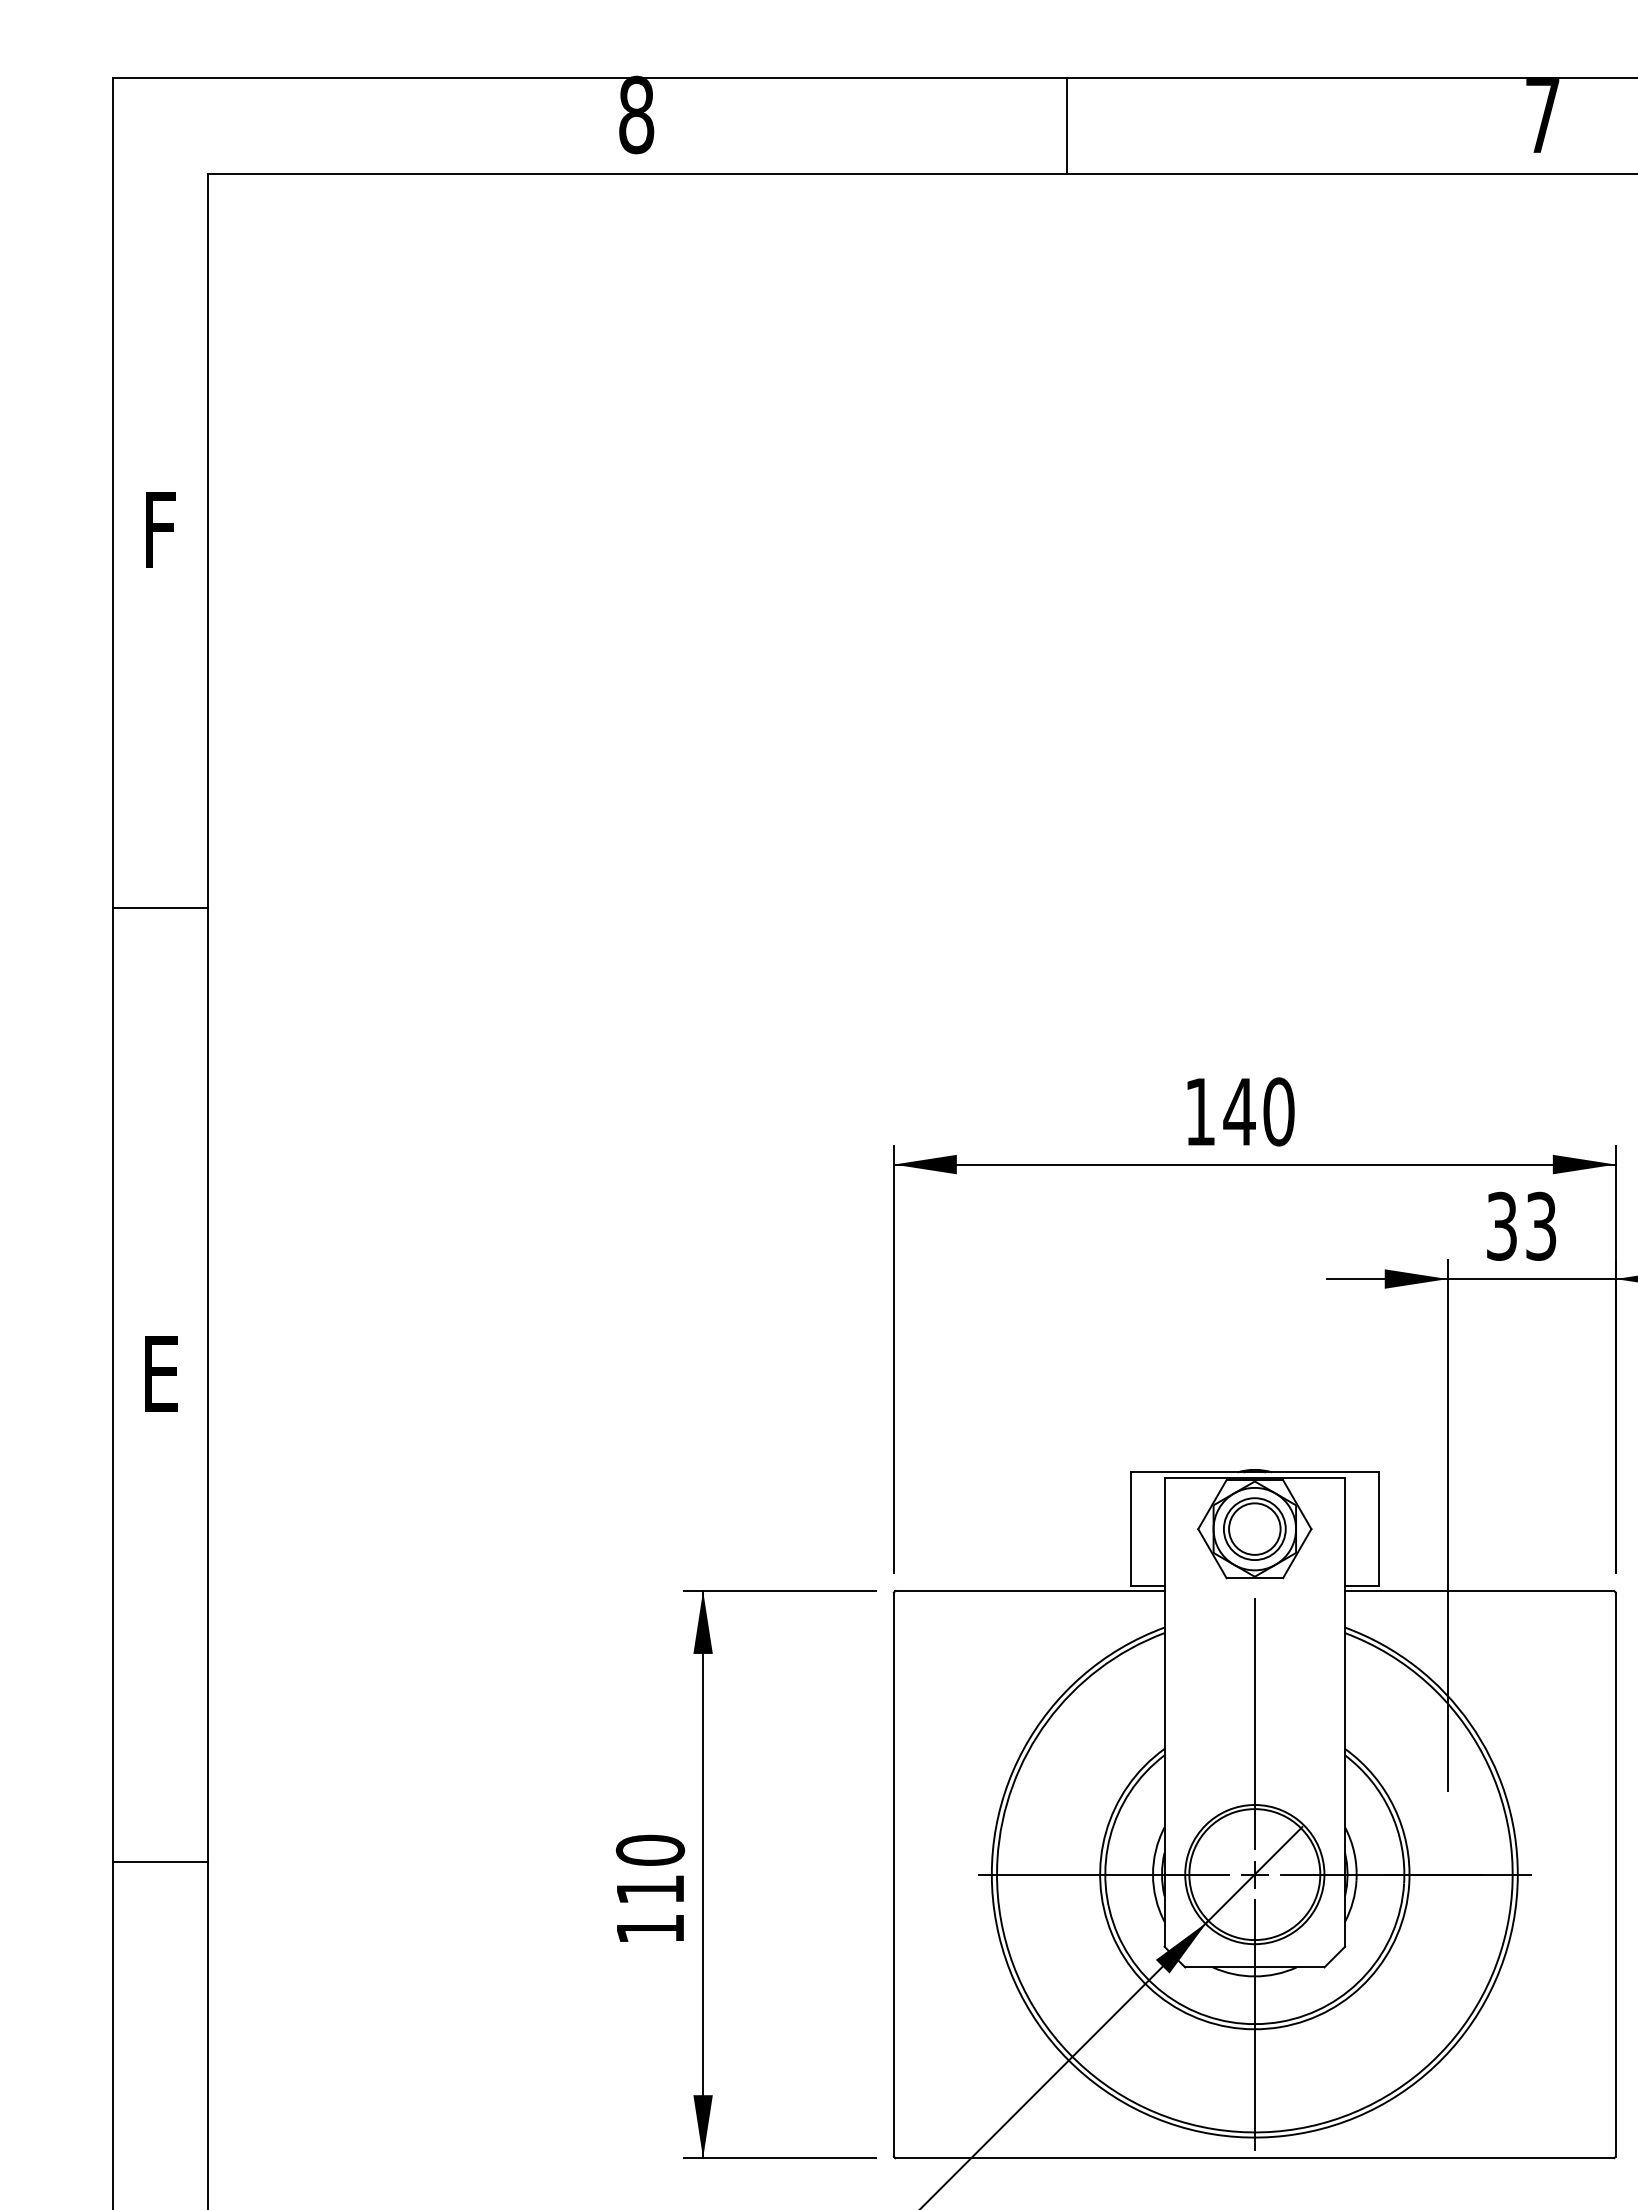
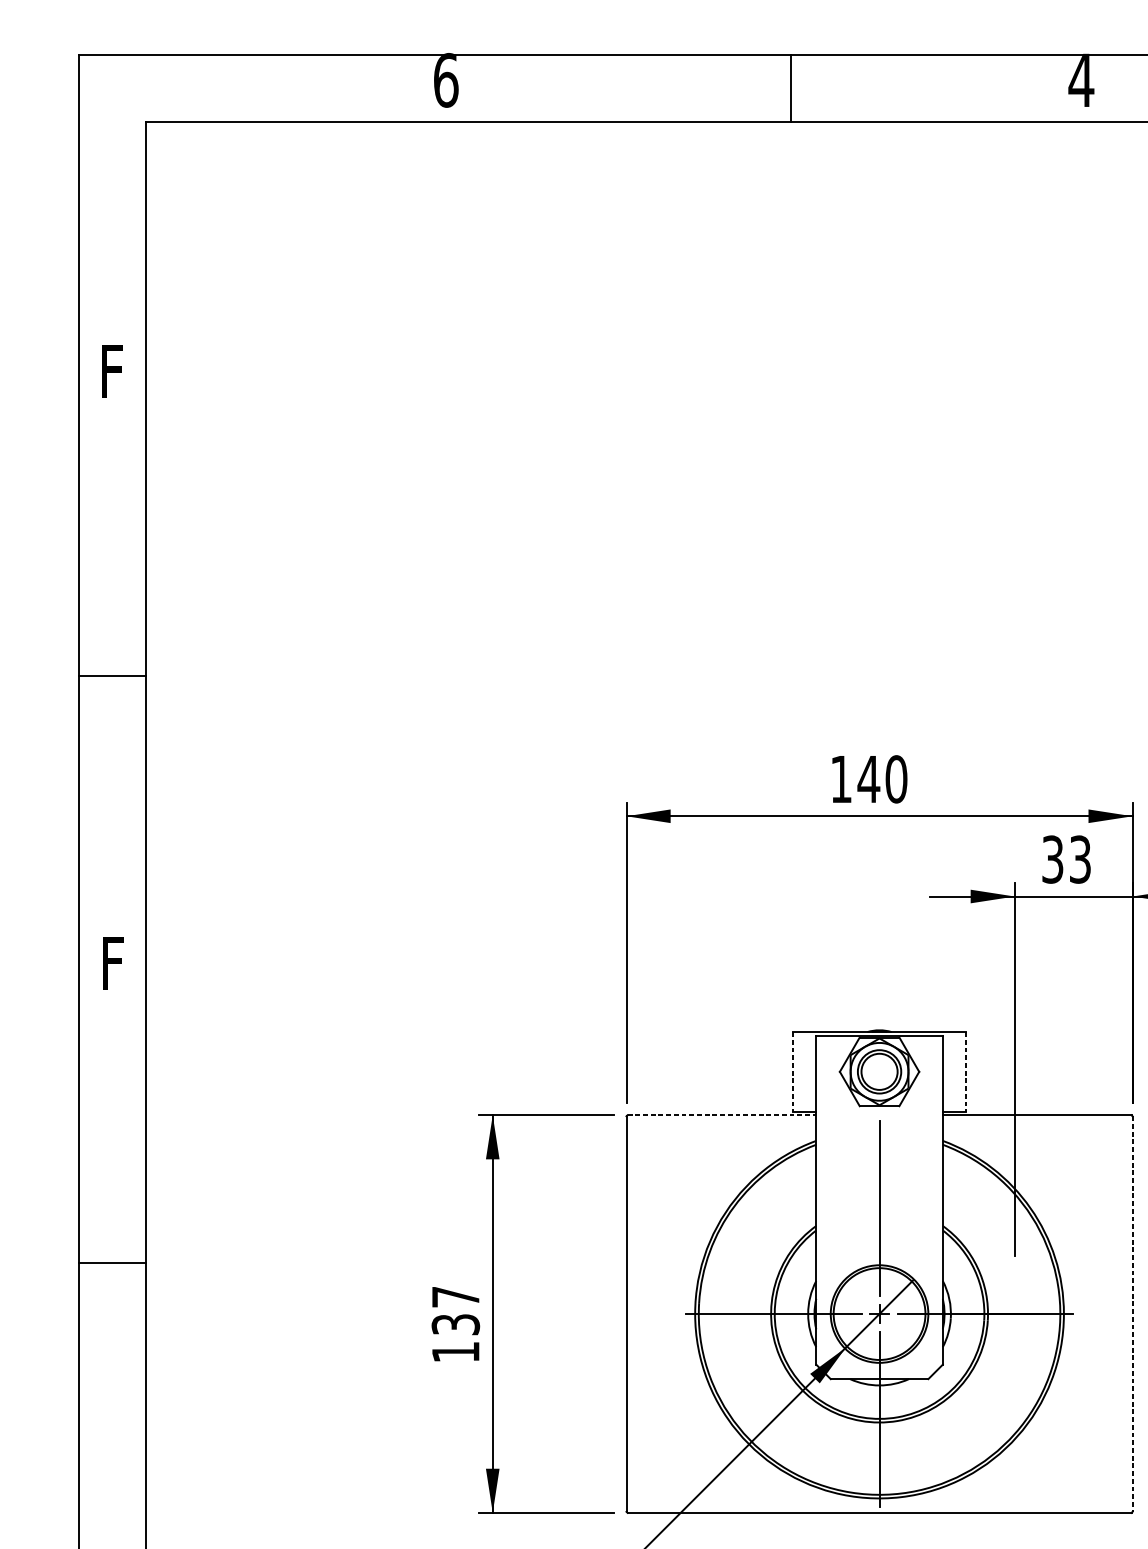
text: (636, 114) -> (446, 80), 8 -> 6
text: (1542, 115) -> (1081, 80), 7 -> 4
line: (1066, 125) -> (790, 87), moved
line: (160, 908) -> (112, 676), moved
text: (161, 1373) -> (113, 962), E -> F
line: (1131, 1529) -> (793, 1072), solid -> dashed
line: (1378, 1529) -> (966, 1072), solid -> dashed
line: (1030, 1591) -> (722, 1115), solid -> dashed
line: (160, 1862) -> (112, 1262), moved
text: (650, 1869) -> (455, 1310), 110 -> 137
line: (1615, 1875) -> (1132, 1314), solid -> dashed

